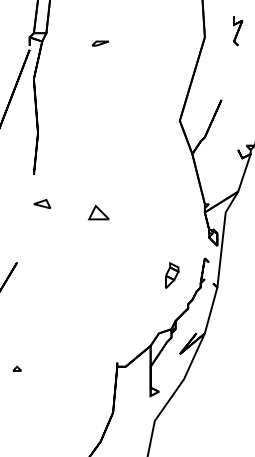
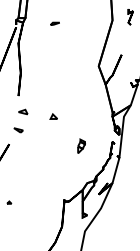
part: (97, 212) -> (53, 116), size x0.62
part: (33, 237) -> (18, 130), added
part: (172, 273) -> (81, 145), moved

